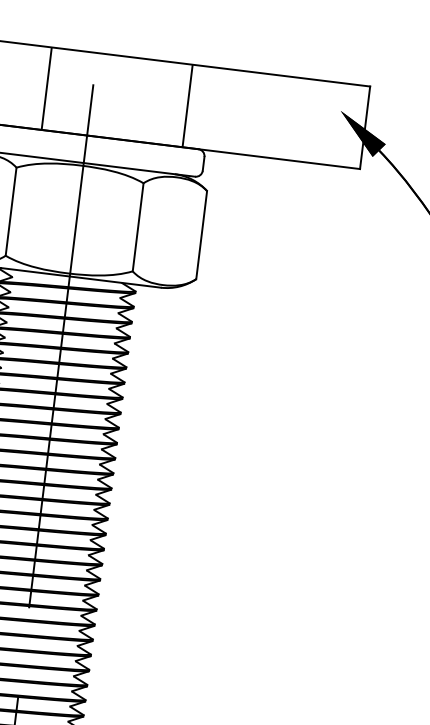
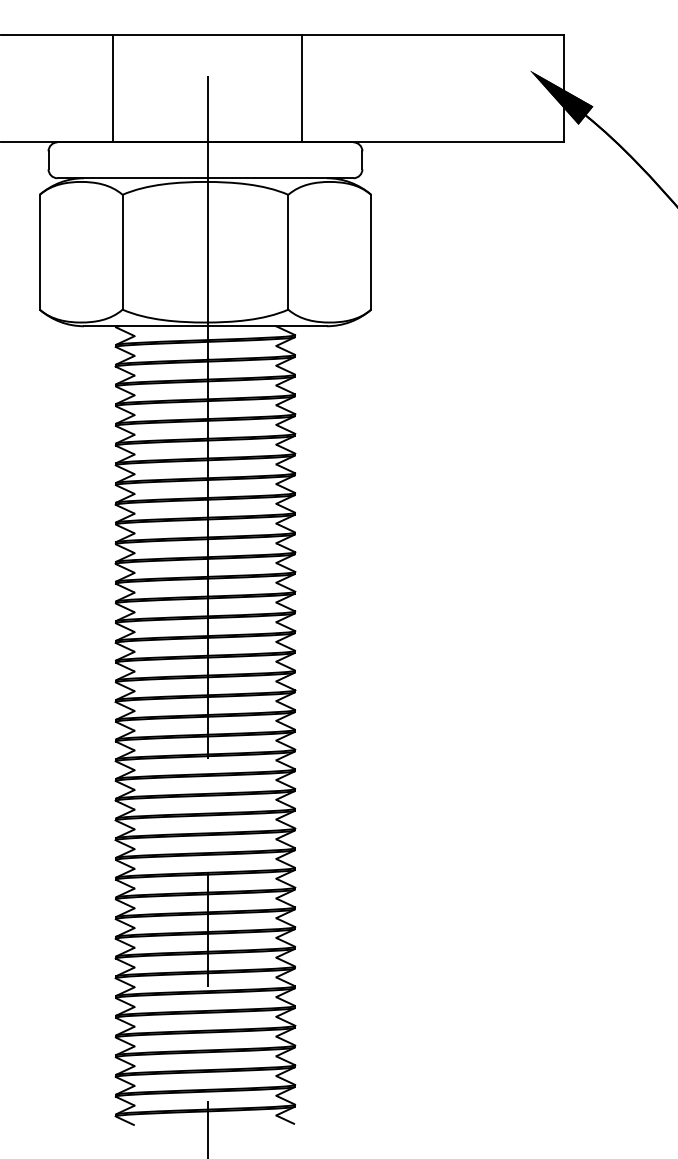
line: (46, 88) -> (112, 88), moved
line: (187, 105) -> (301, 88), moved

